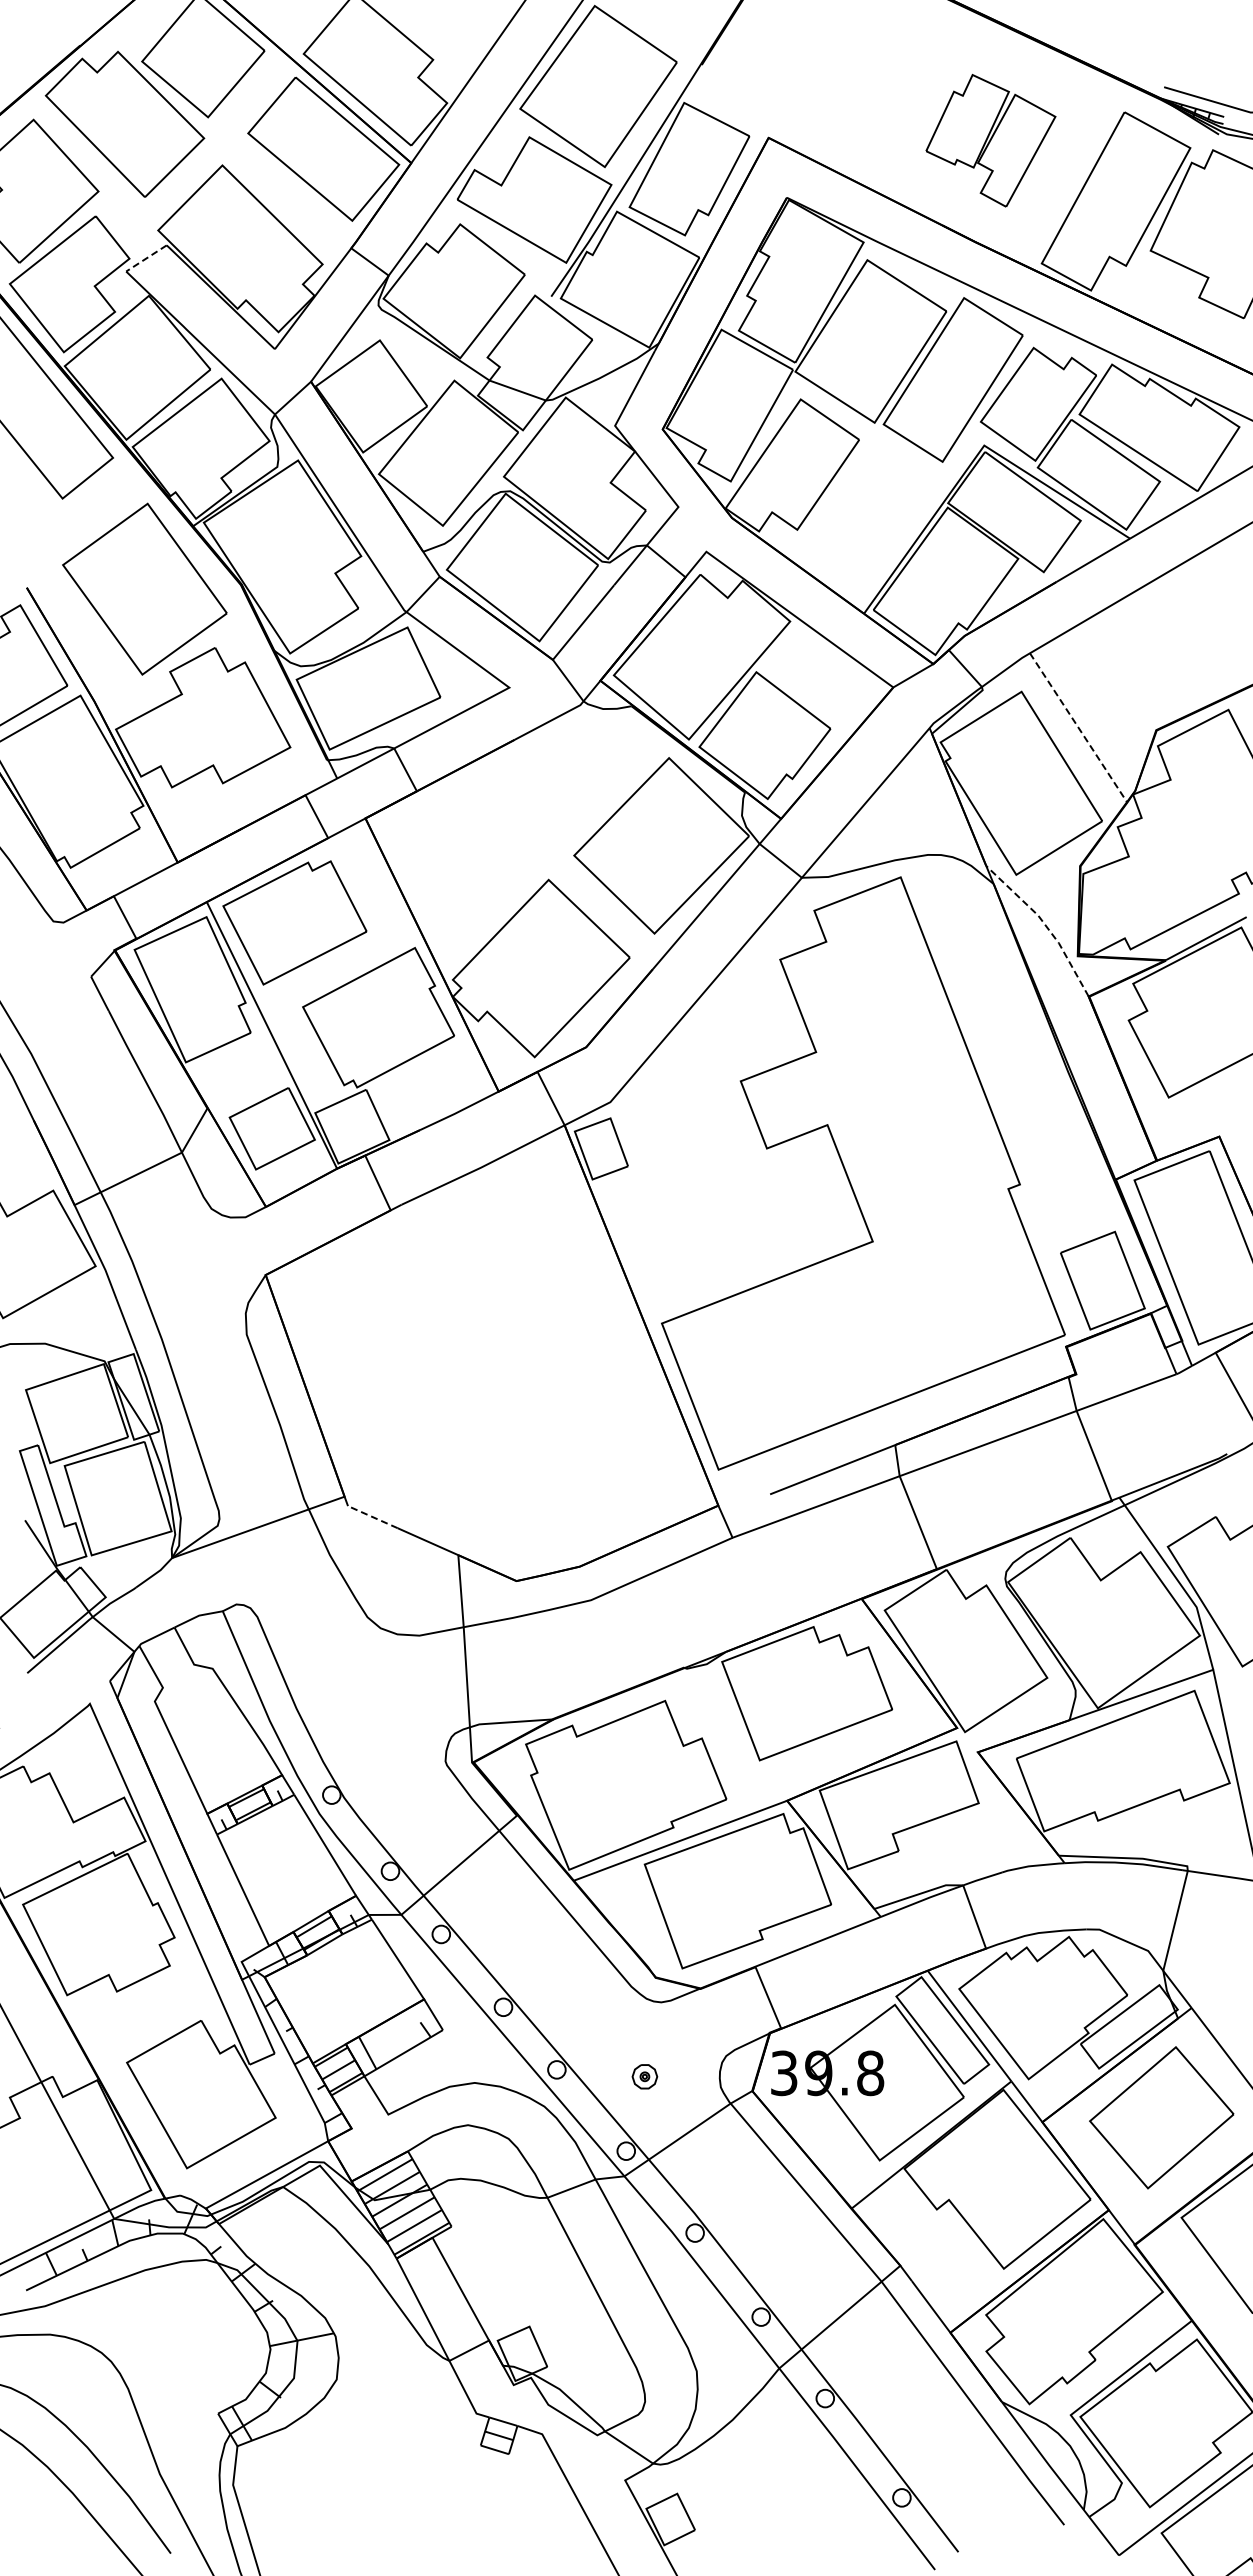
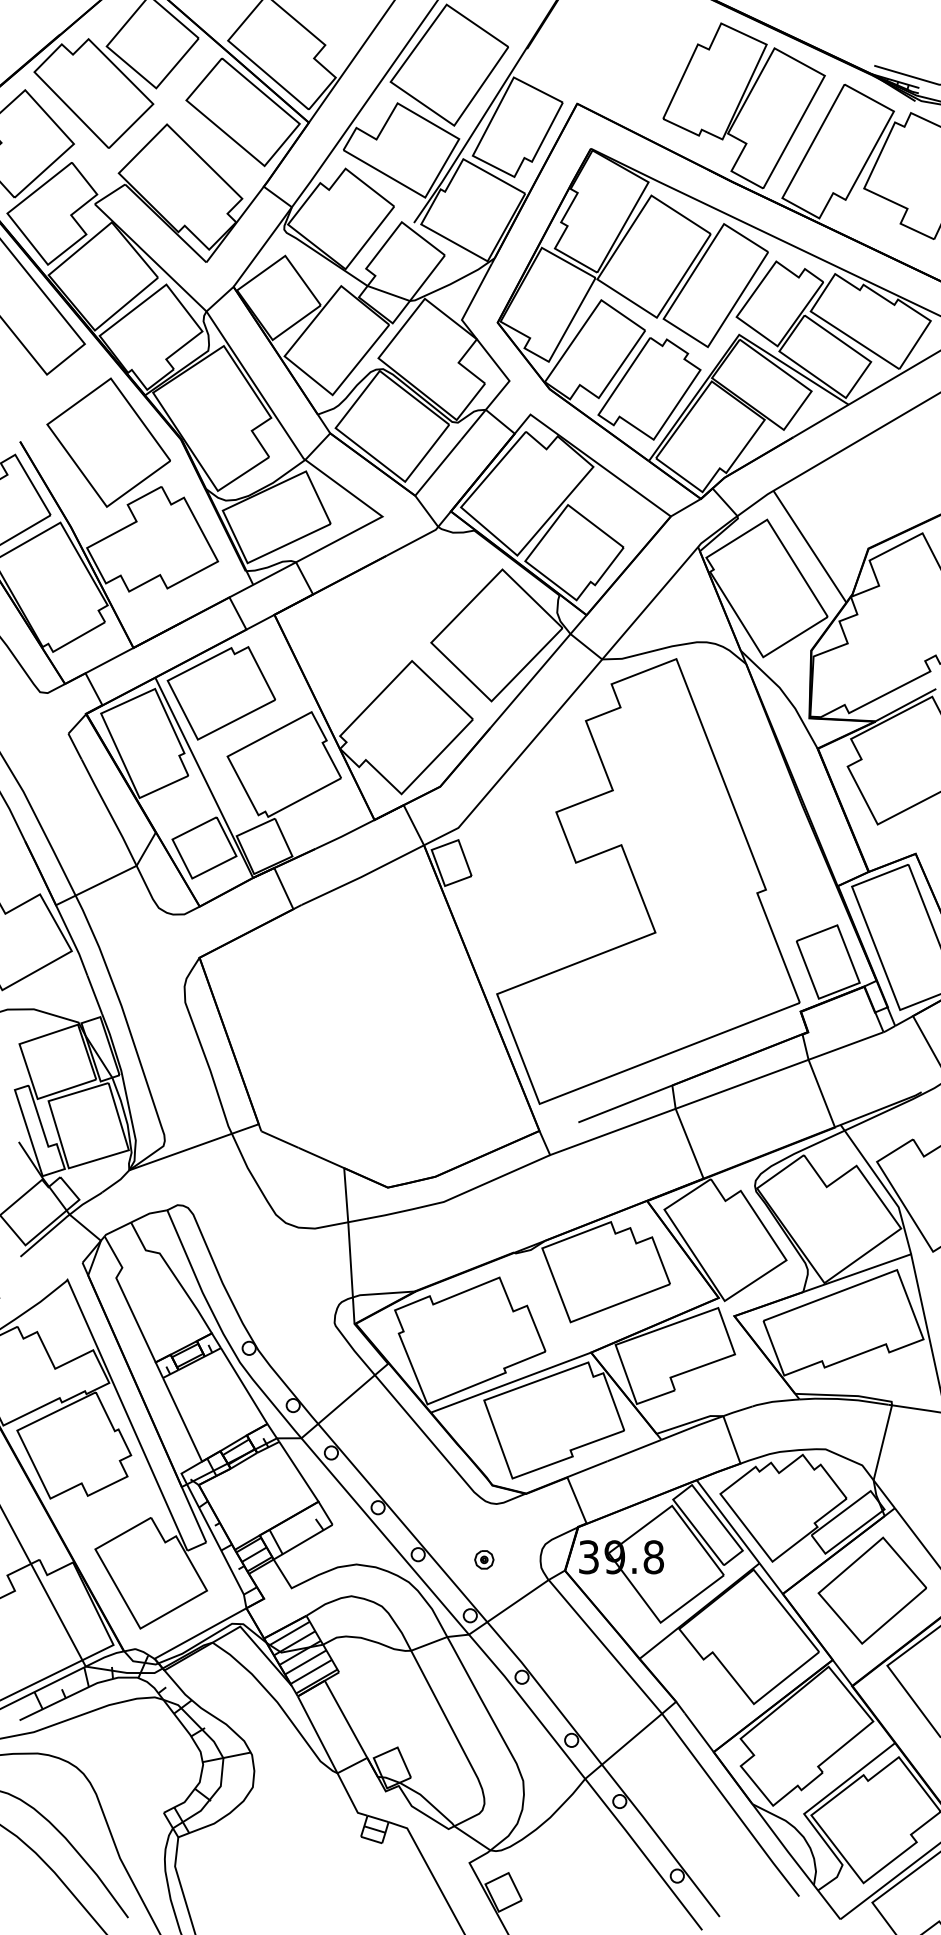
part: (990, 140) -> (743, 105), size x1.67
line: (146, 258) -> (110, 194), dashed -> solid
part: (864, 517) -> (649, 388), added
line: (1079, 728) -> (810, 547), dashed -> solid
line: (1045, 925) -> (785, 695), dashed -> solid
line: (372, 1516) -> (279, 1139), dashed -> solid

